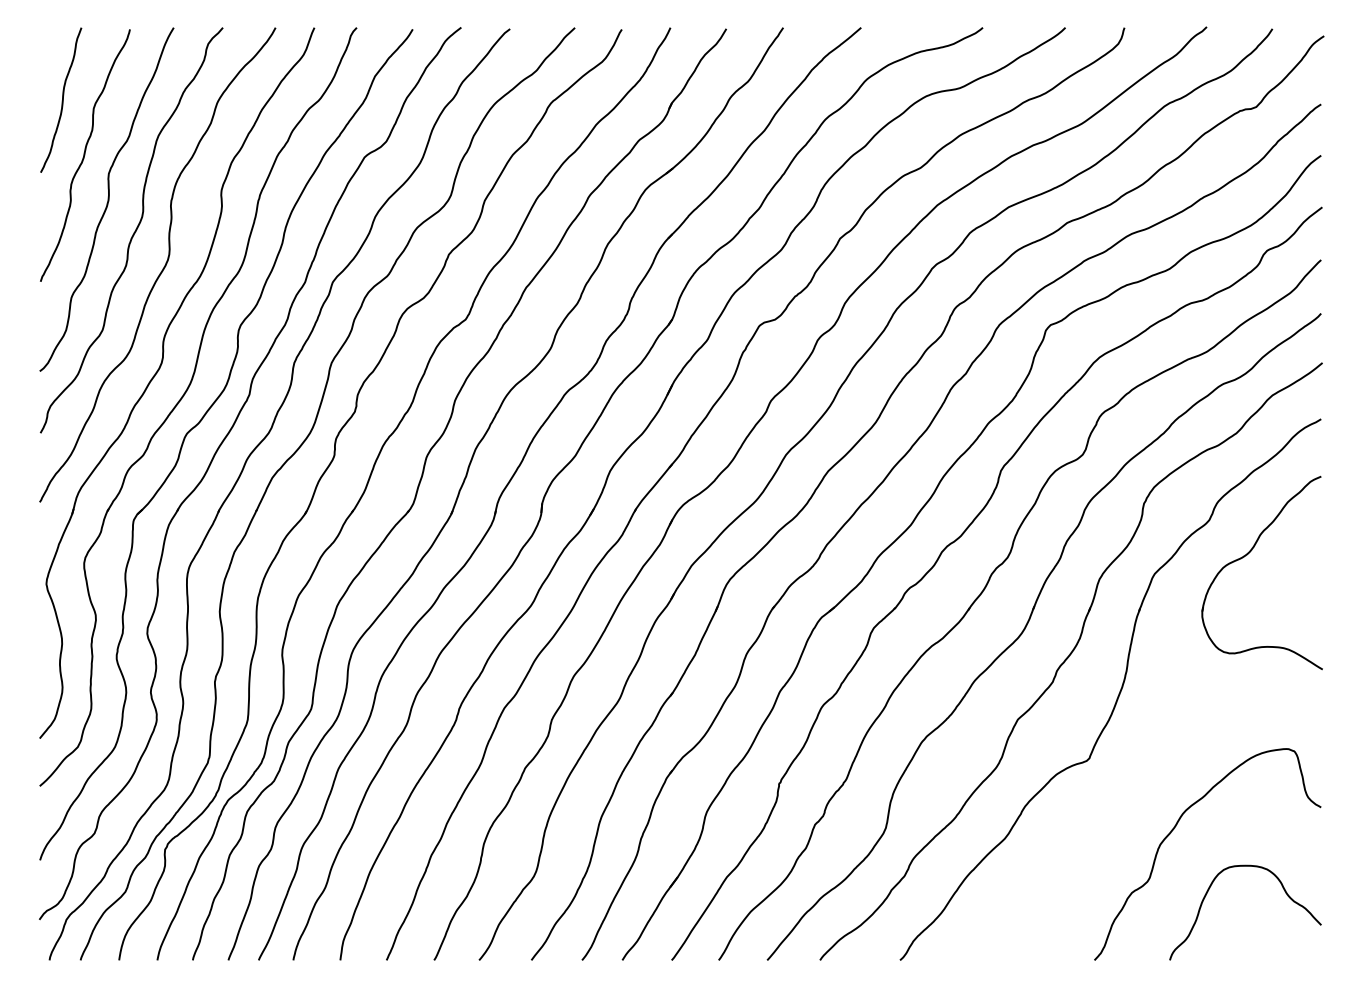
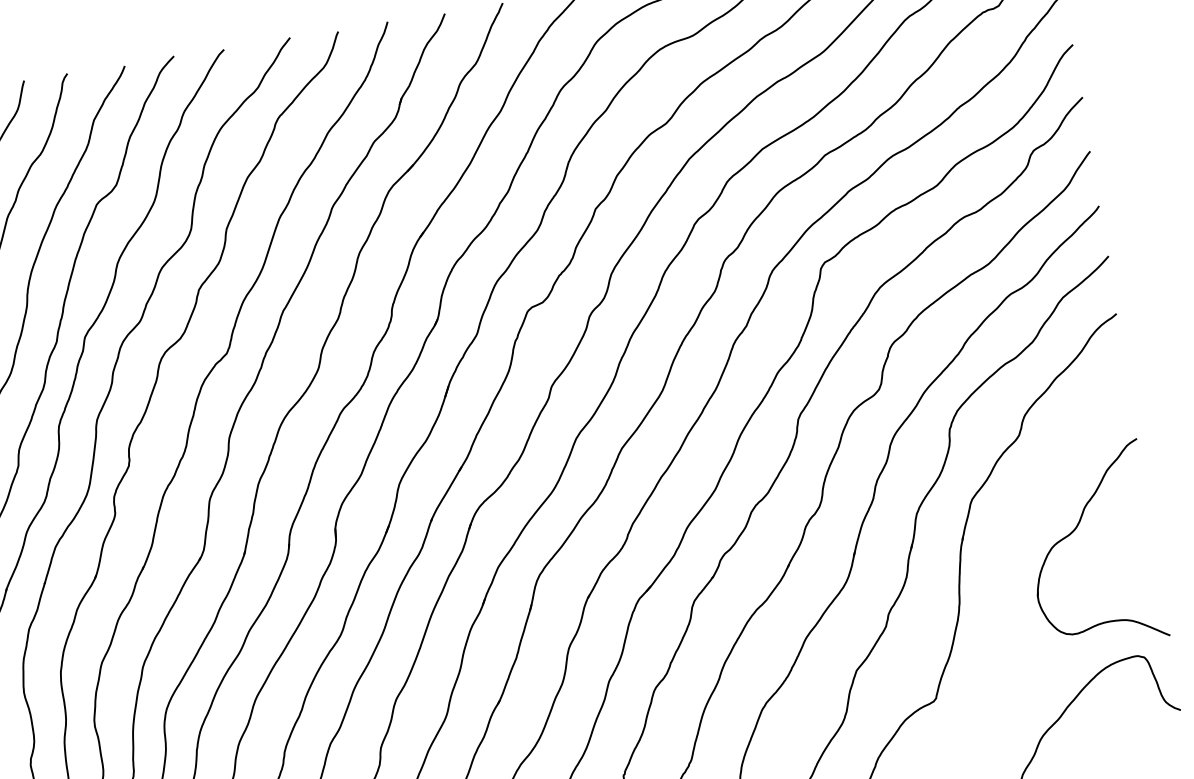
part: (1247, 555) -> (1074, 531), moved

